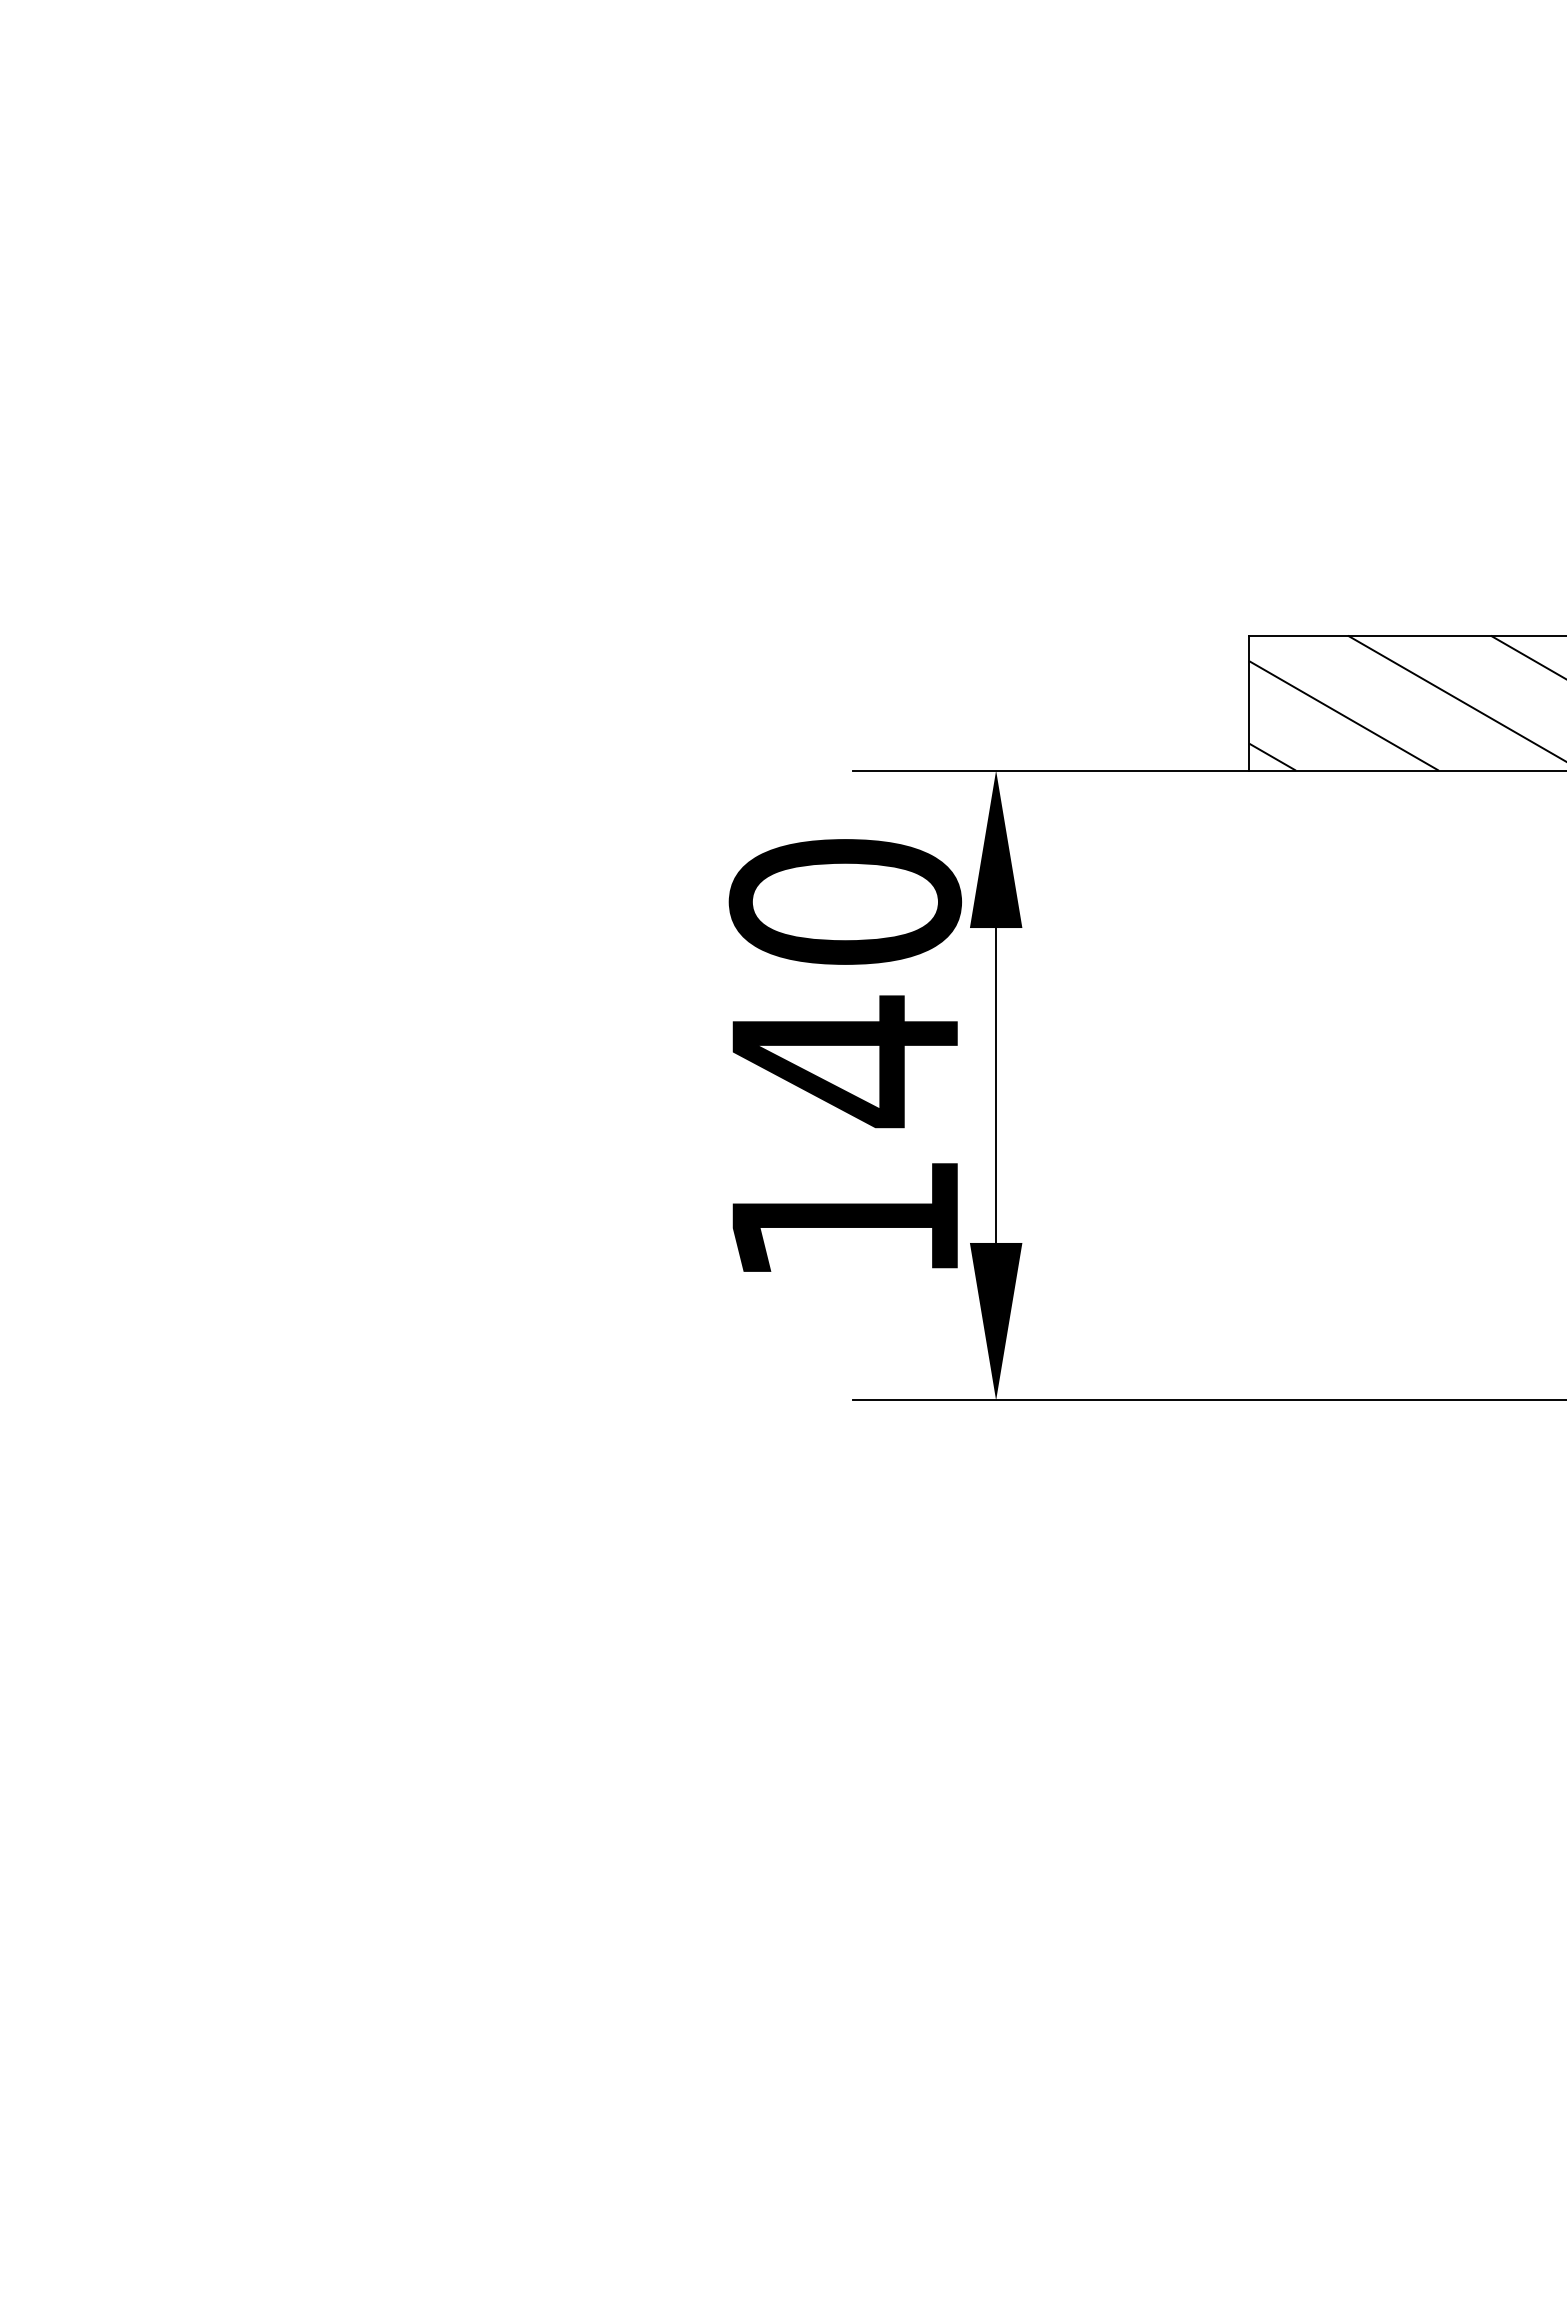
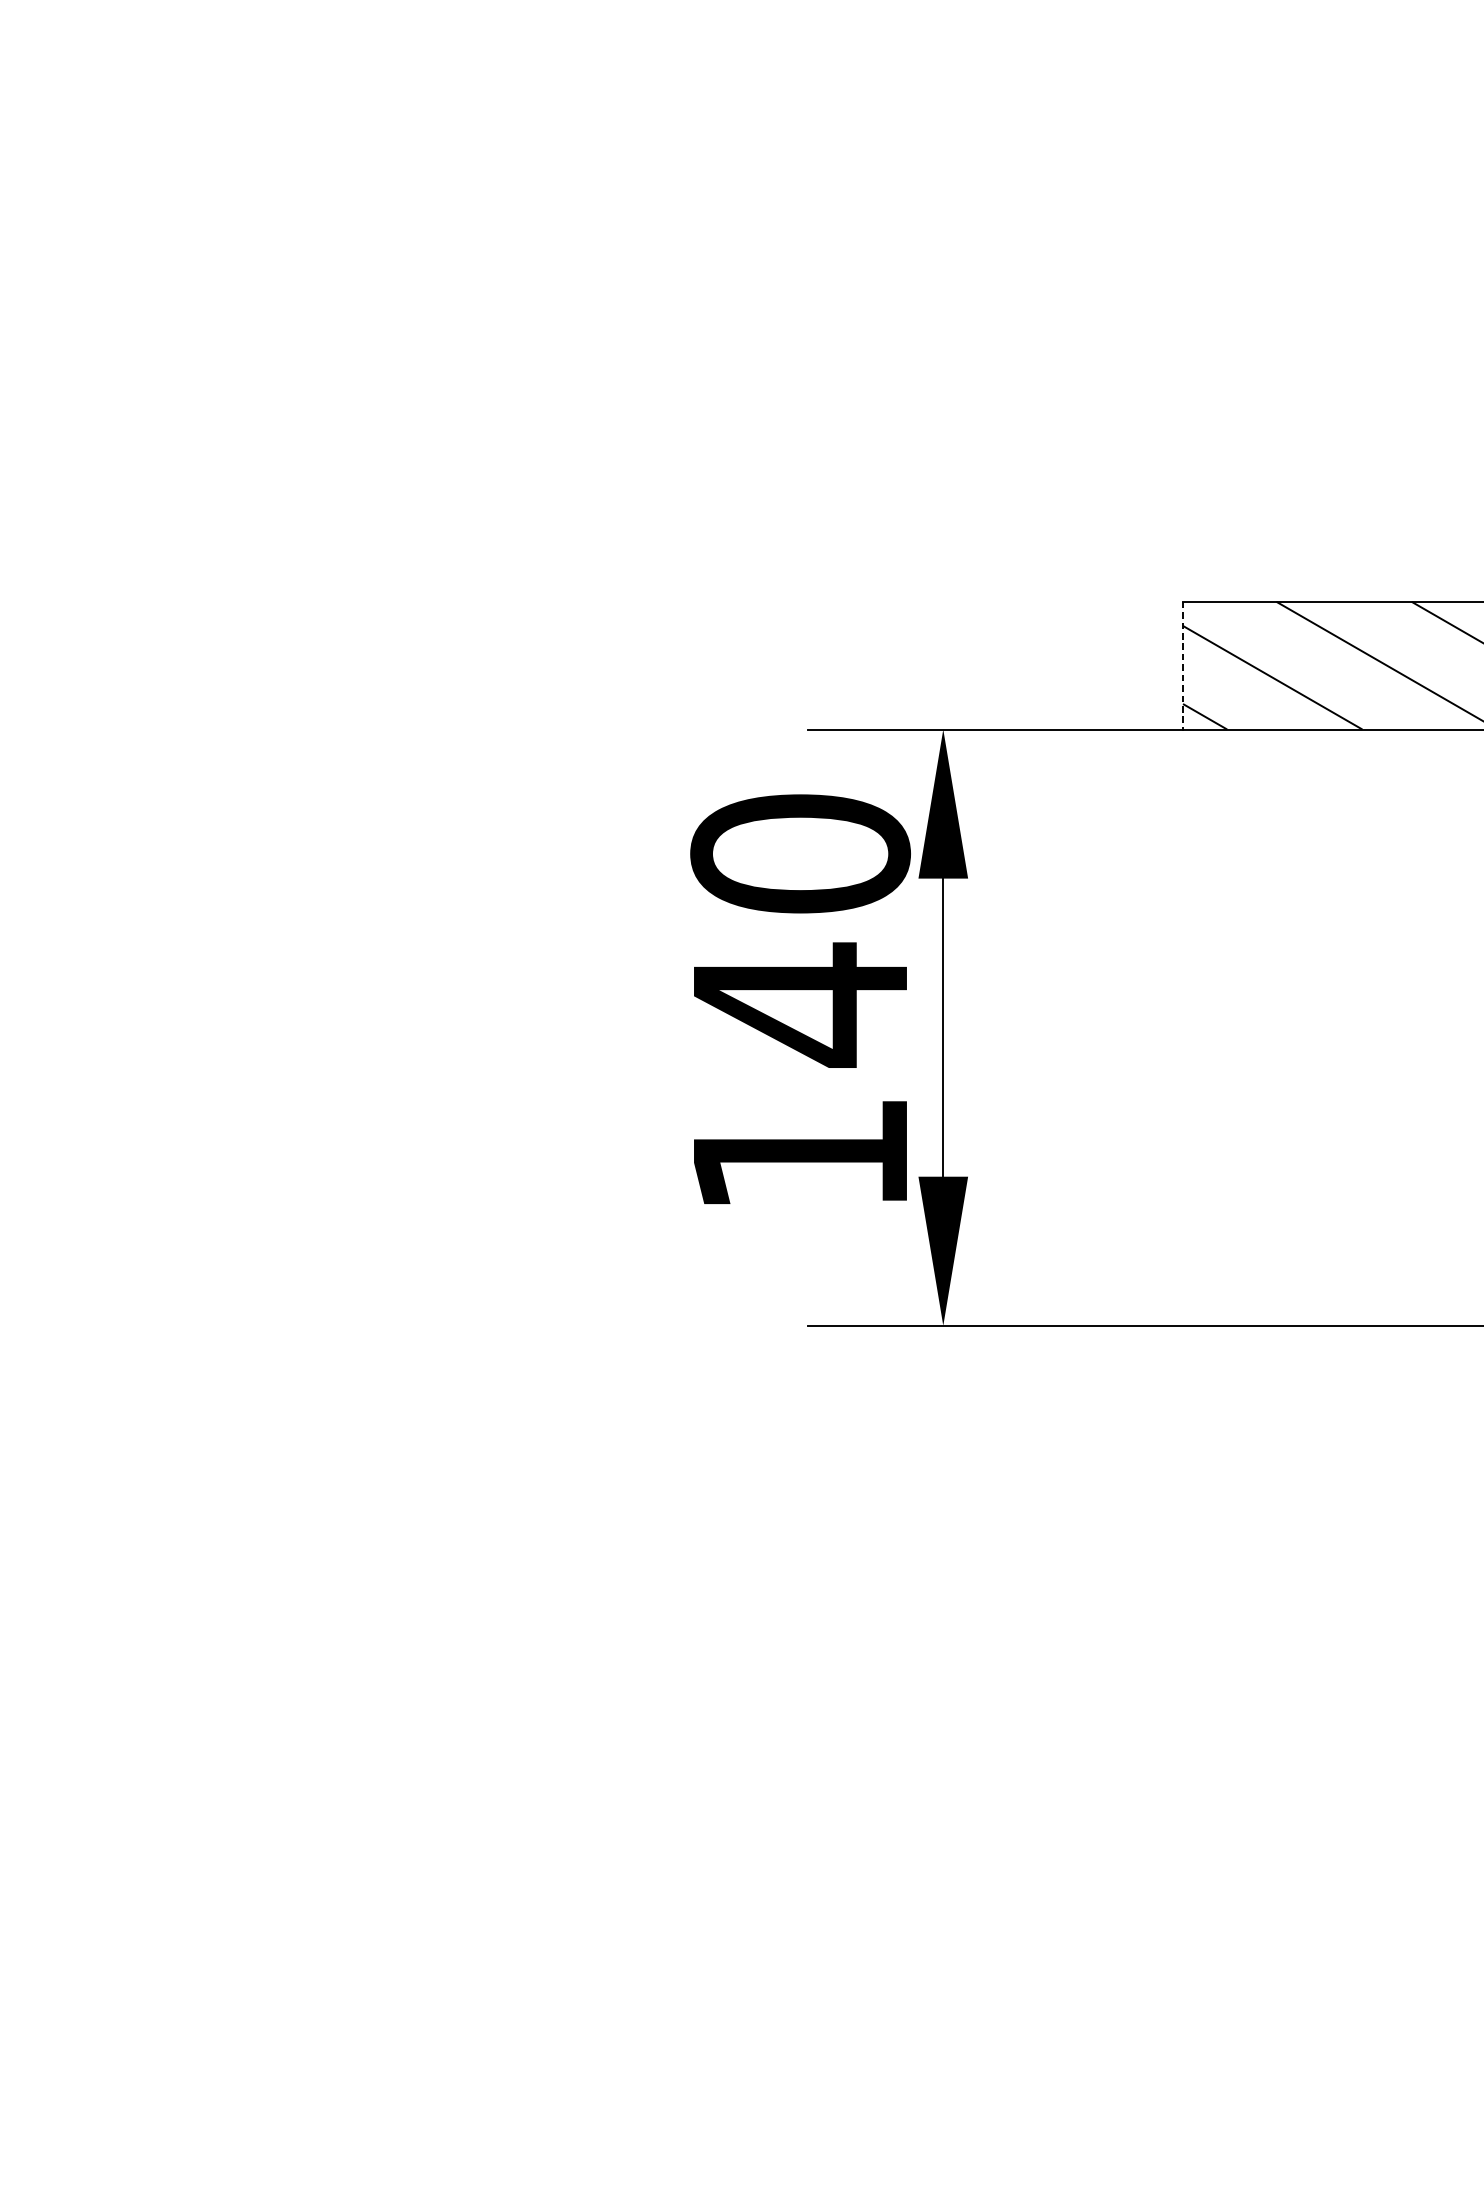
line: (1249, 703) -> (1183, 666), solid -> dashed

